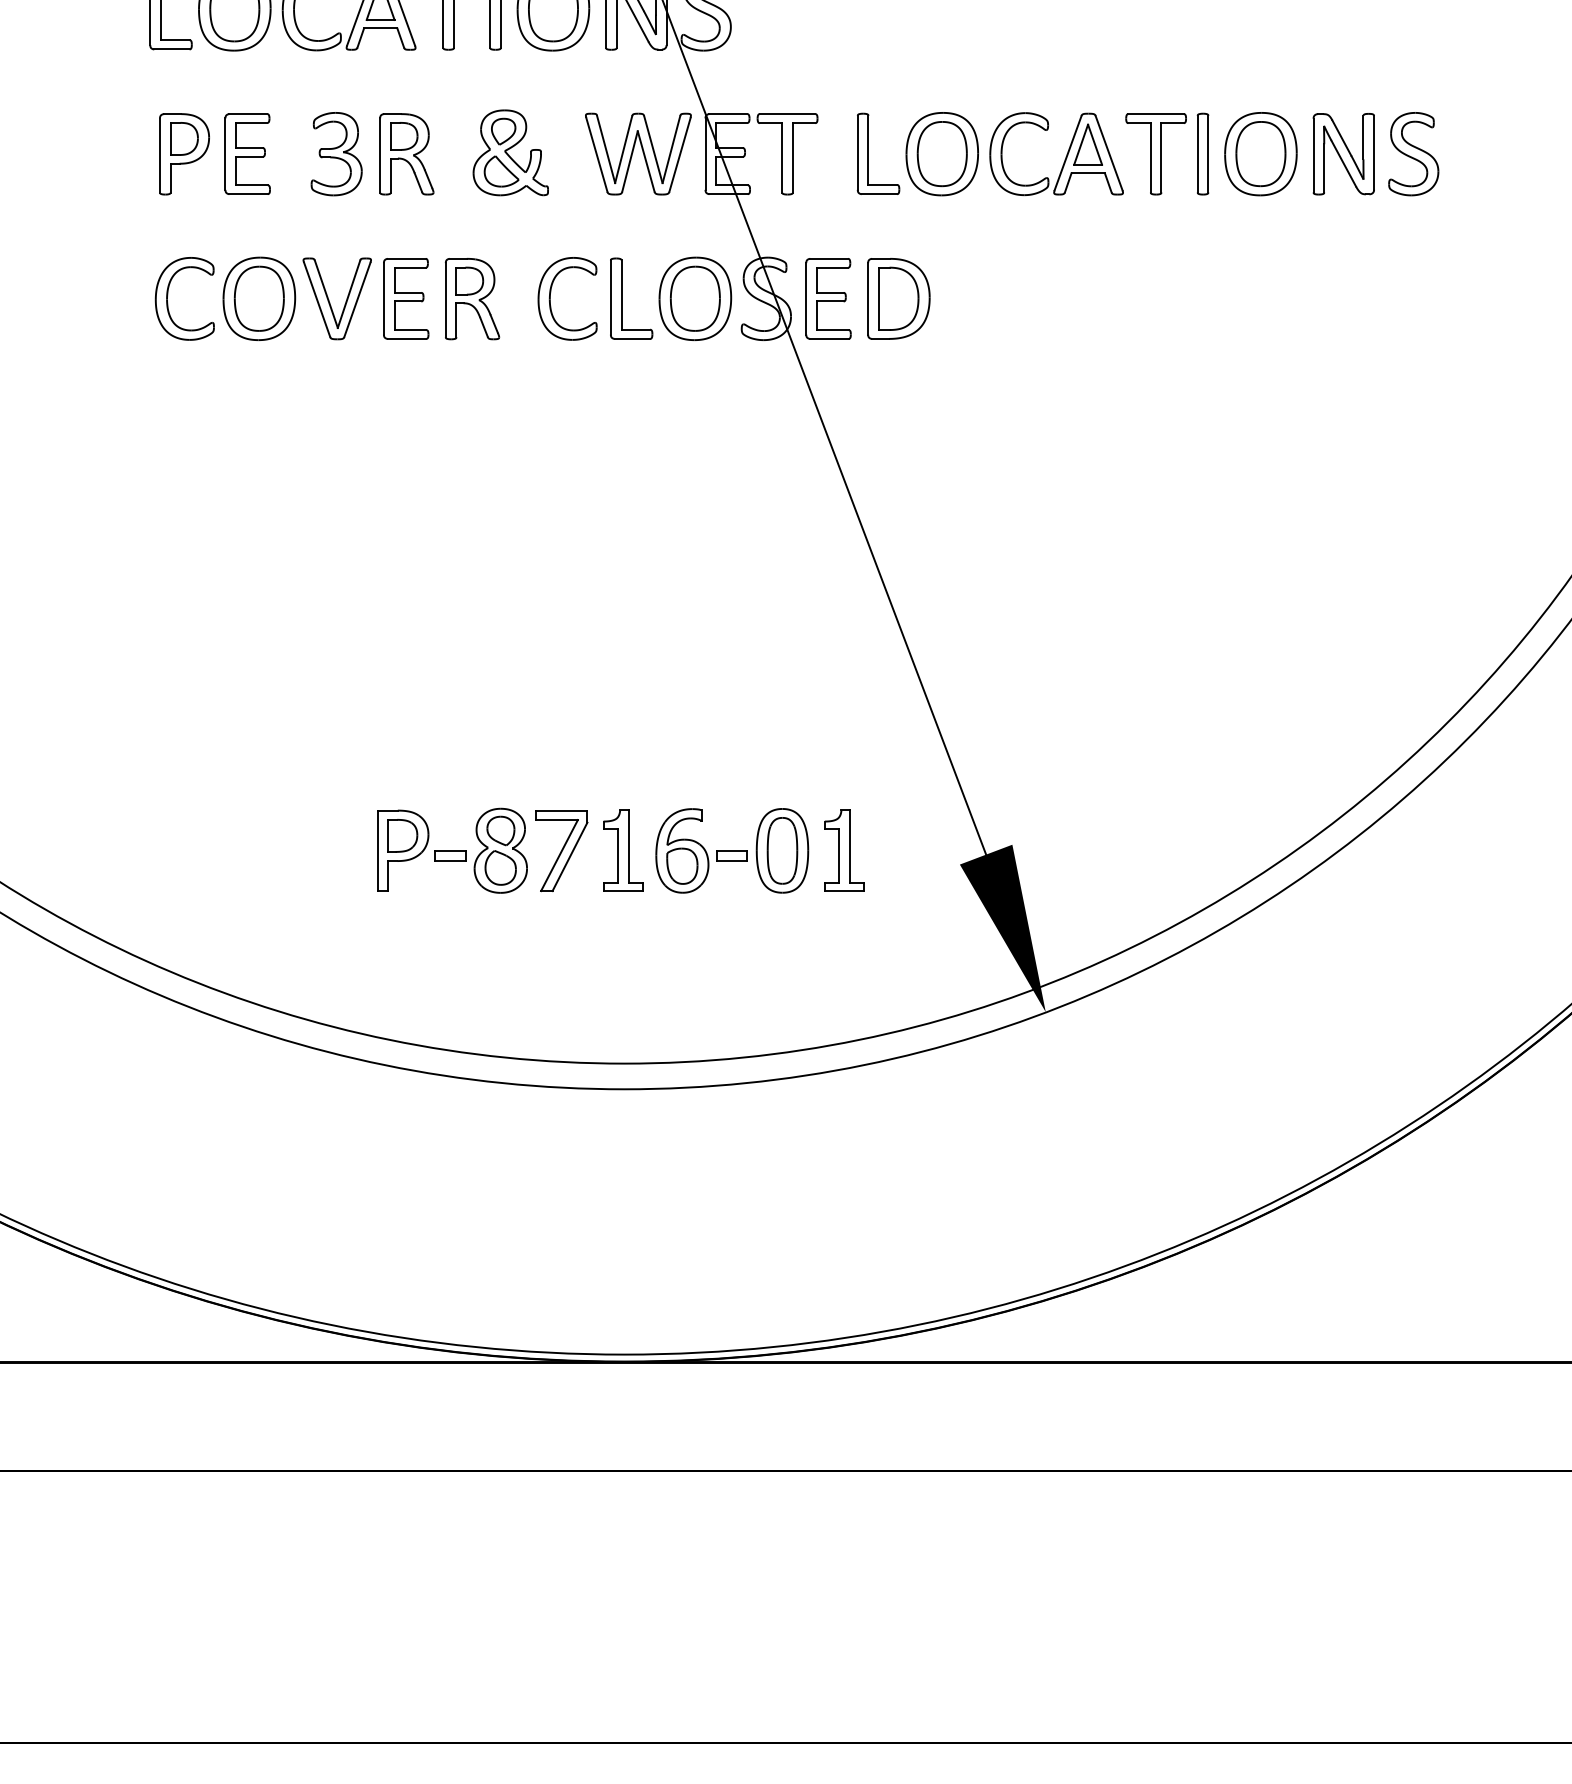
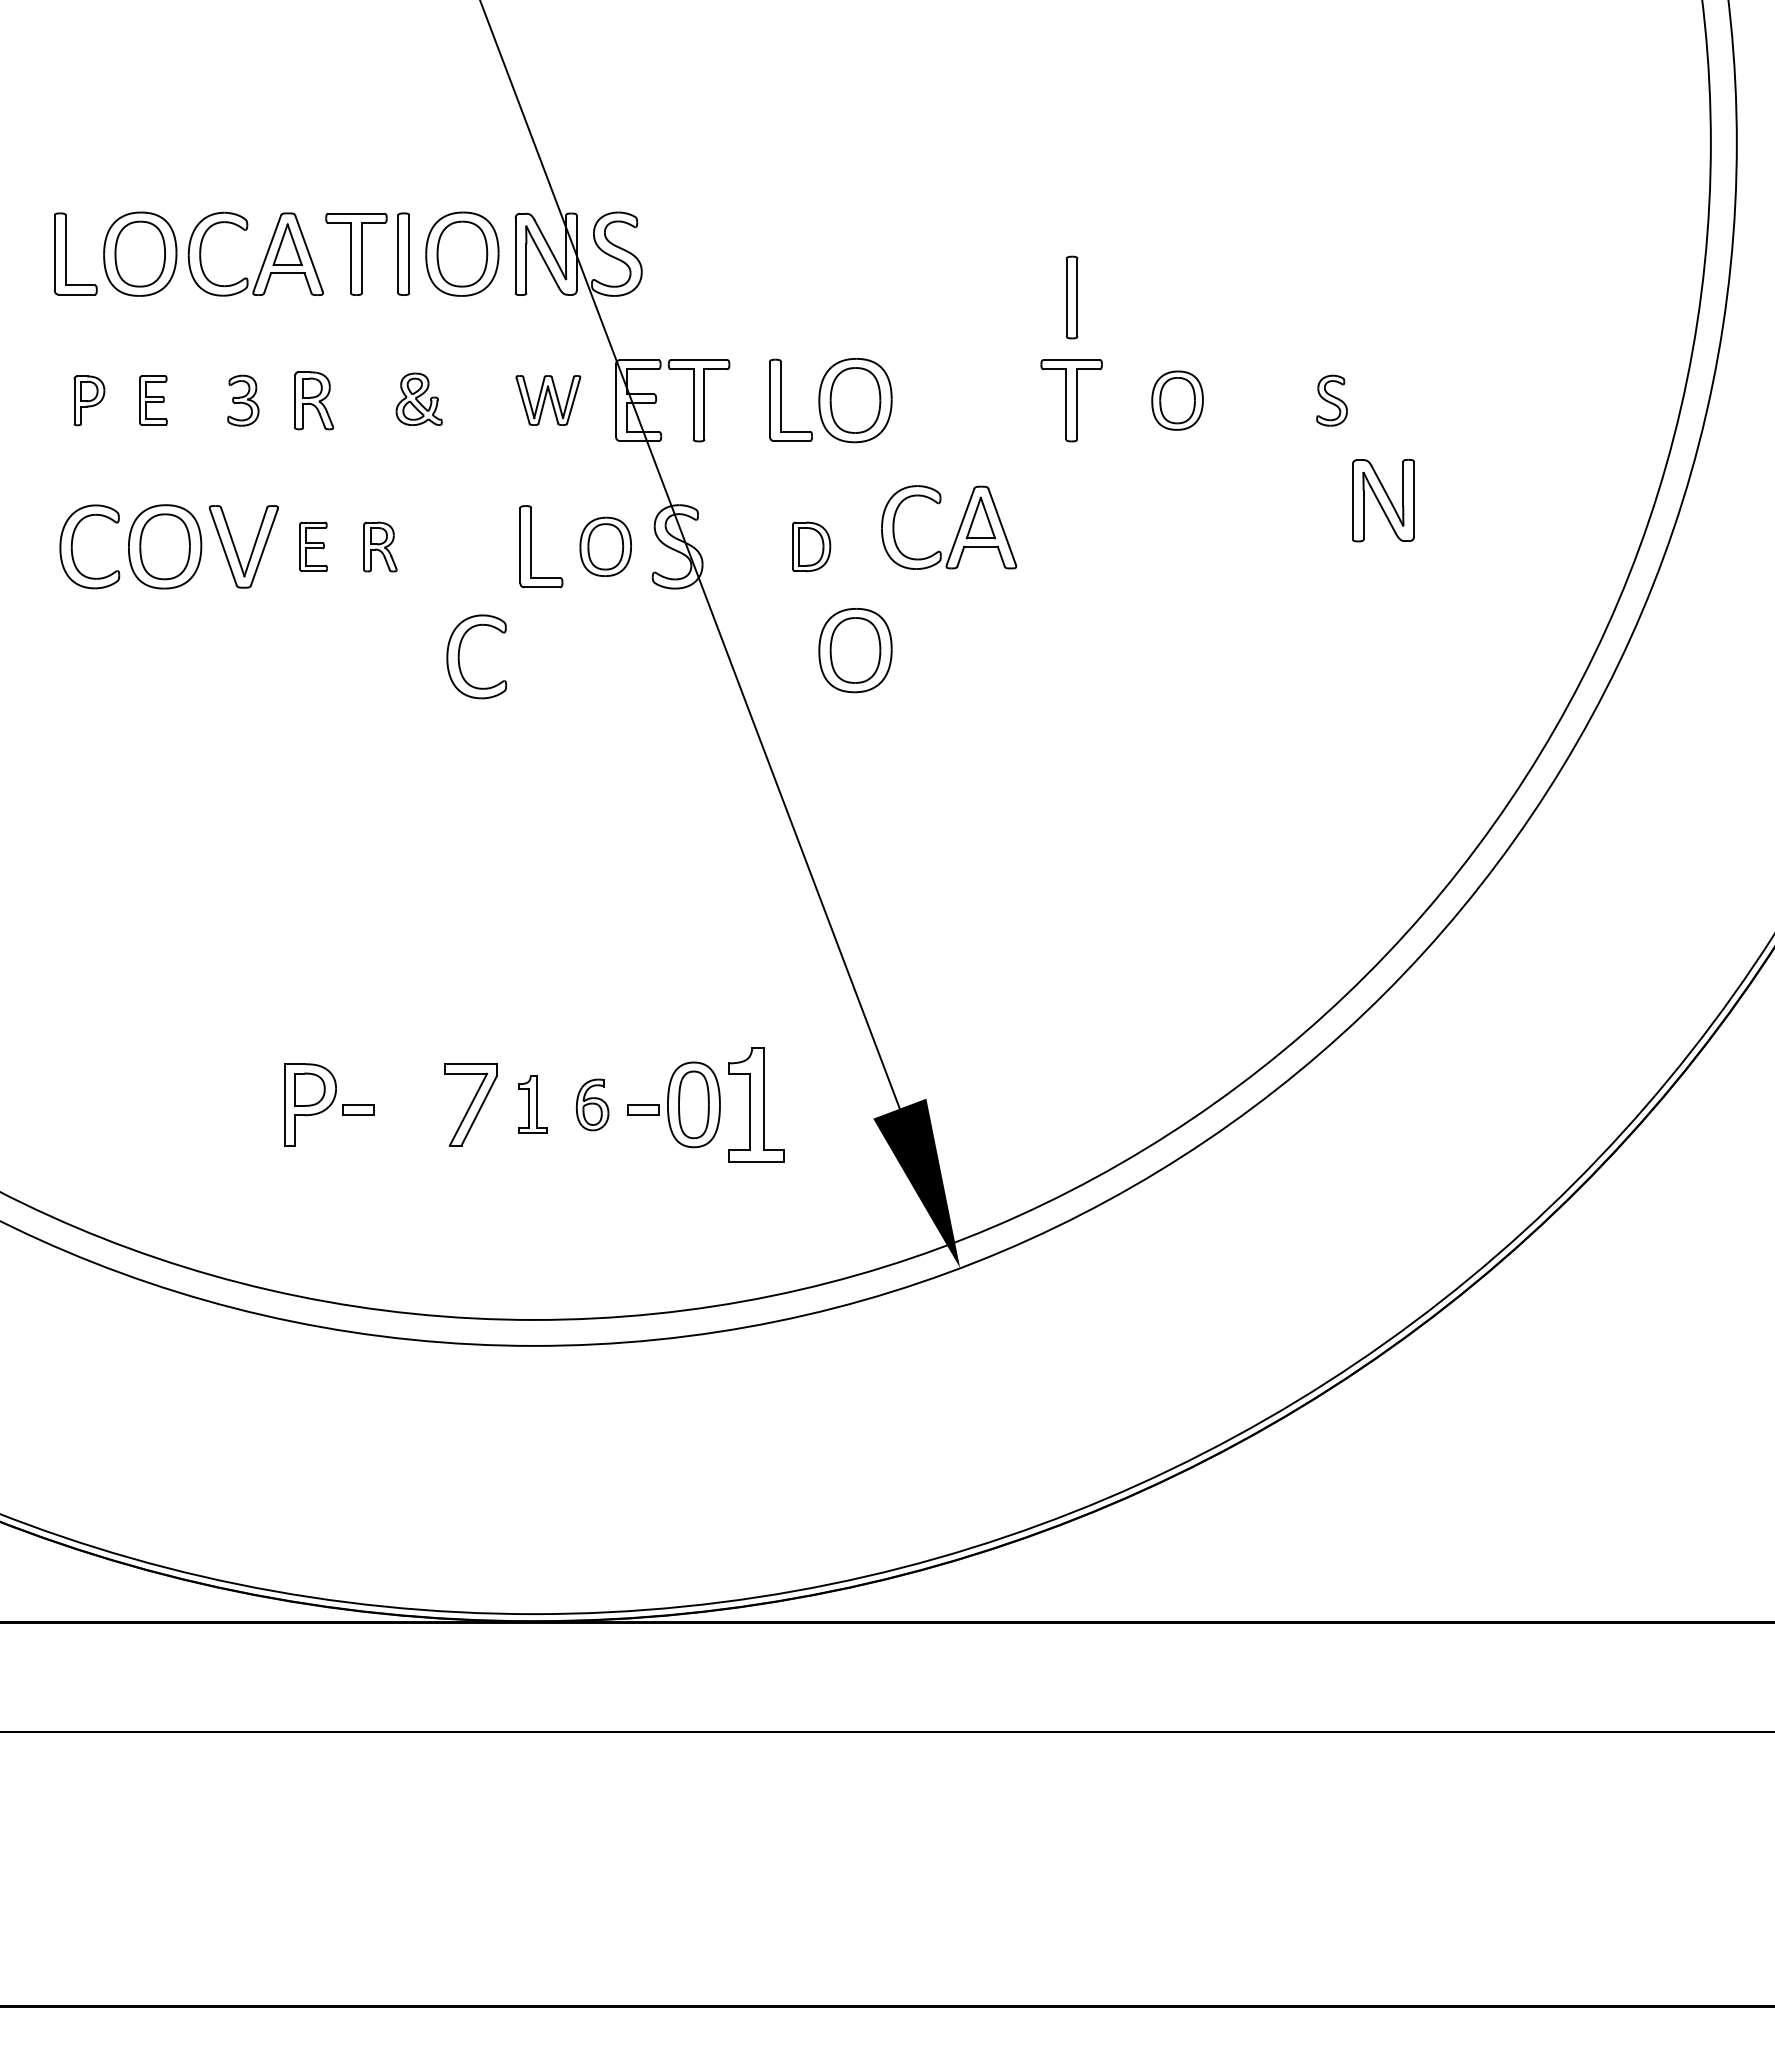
part: (510, 153) -> (418, 399), size x0.6
part: (184, 154) -> (89, 400), size x0.6
part: (247, 154) -> (153, 400), size x0.6
part: (336, 154) -> (243, 400), size x0.6
part: (407, 154) -> (314, 400), size x0.7
part: (638, 154) -> (548, 400), size x0.6
part: (1202, 154) -> (1071, 297), moved
part: (1260, 154) -> (1177, 400), size x0.7
part: (1343, 154) -> (1383, 500), moved
part: (1413, 154) -> (1331, 400), size x0.6
part: (1064, 158) -> (957, 531), moved
part: (406, 298) -> (313, 546), size x0.6
part: (472, 298) -> (380, 546), size x0.6
part: (550, 298) -> (459, 656), moved
part: (694, 298) -> (605, 546), size x0.7
part: (828, 298) -> (740, 546), removed
part: (898, 298) -> (811, 546), size x0.6
part: (942, 401) -> (855, 650), added
part: (500, 850) -> (408, 1104), removed
part: (622, 850) -> (532, 1104), size x0.7
part: (682, 850) -> (592, 1104), size x0.6
part: (844, 850) -> (756, 1104), size x1.4

